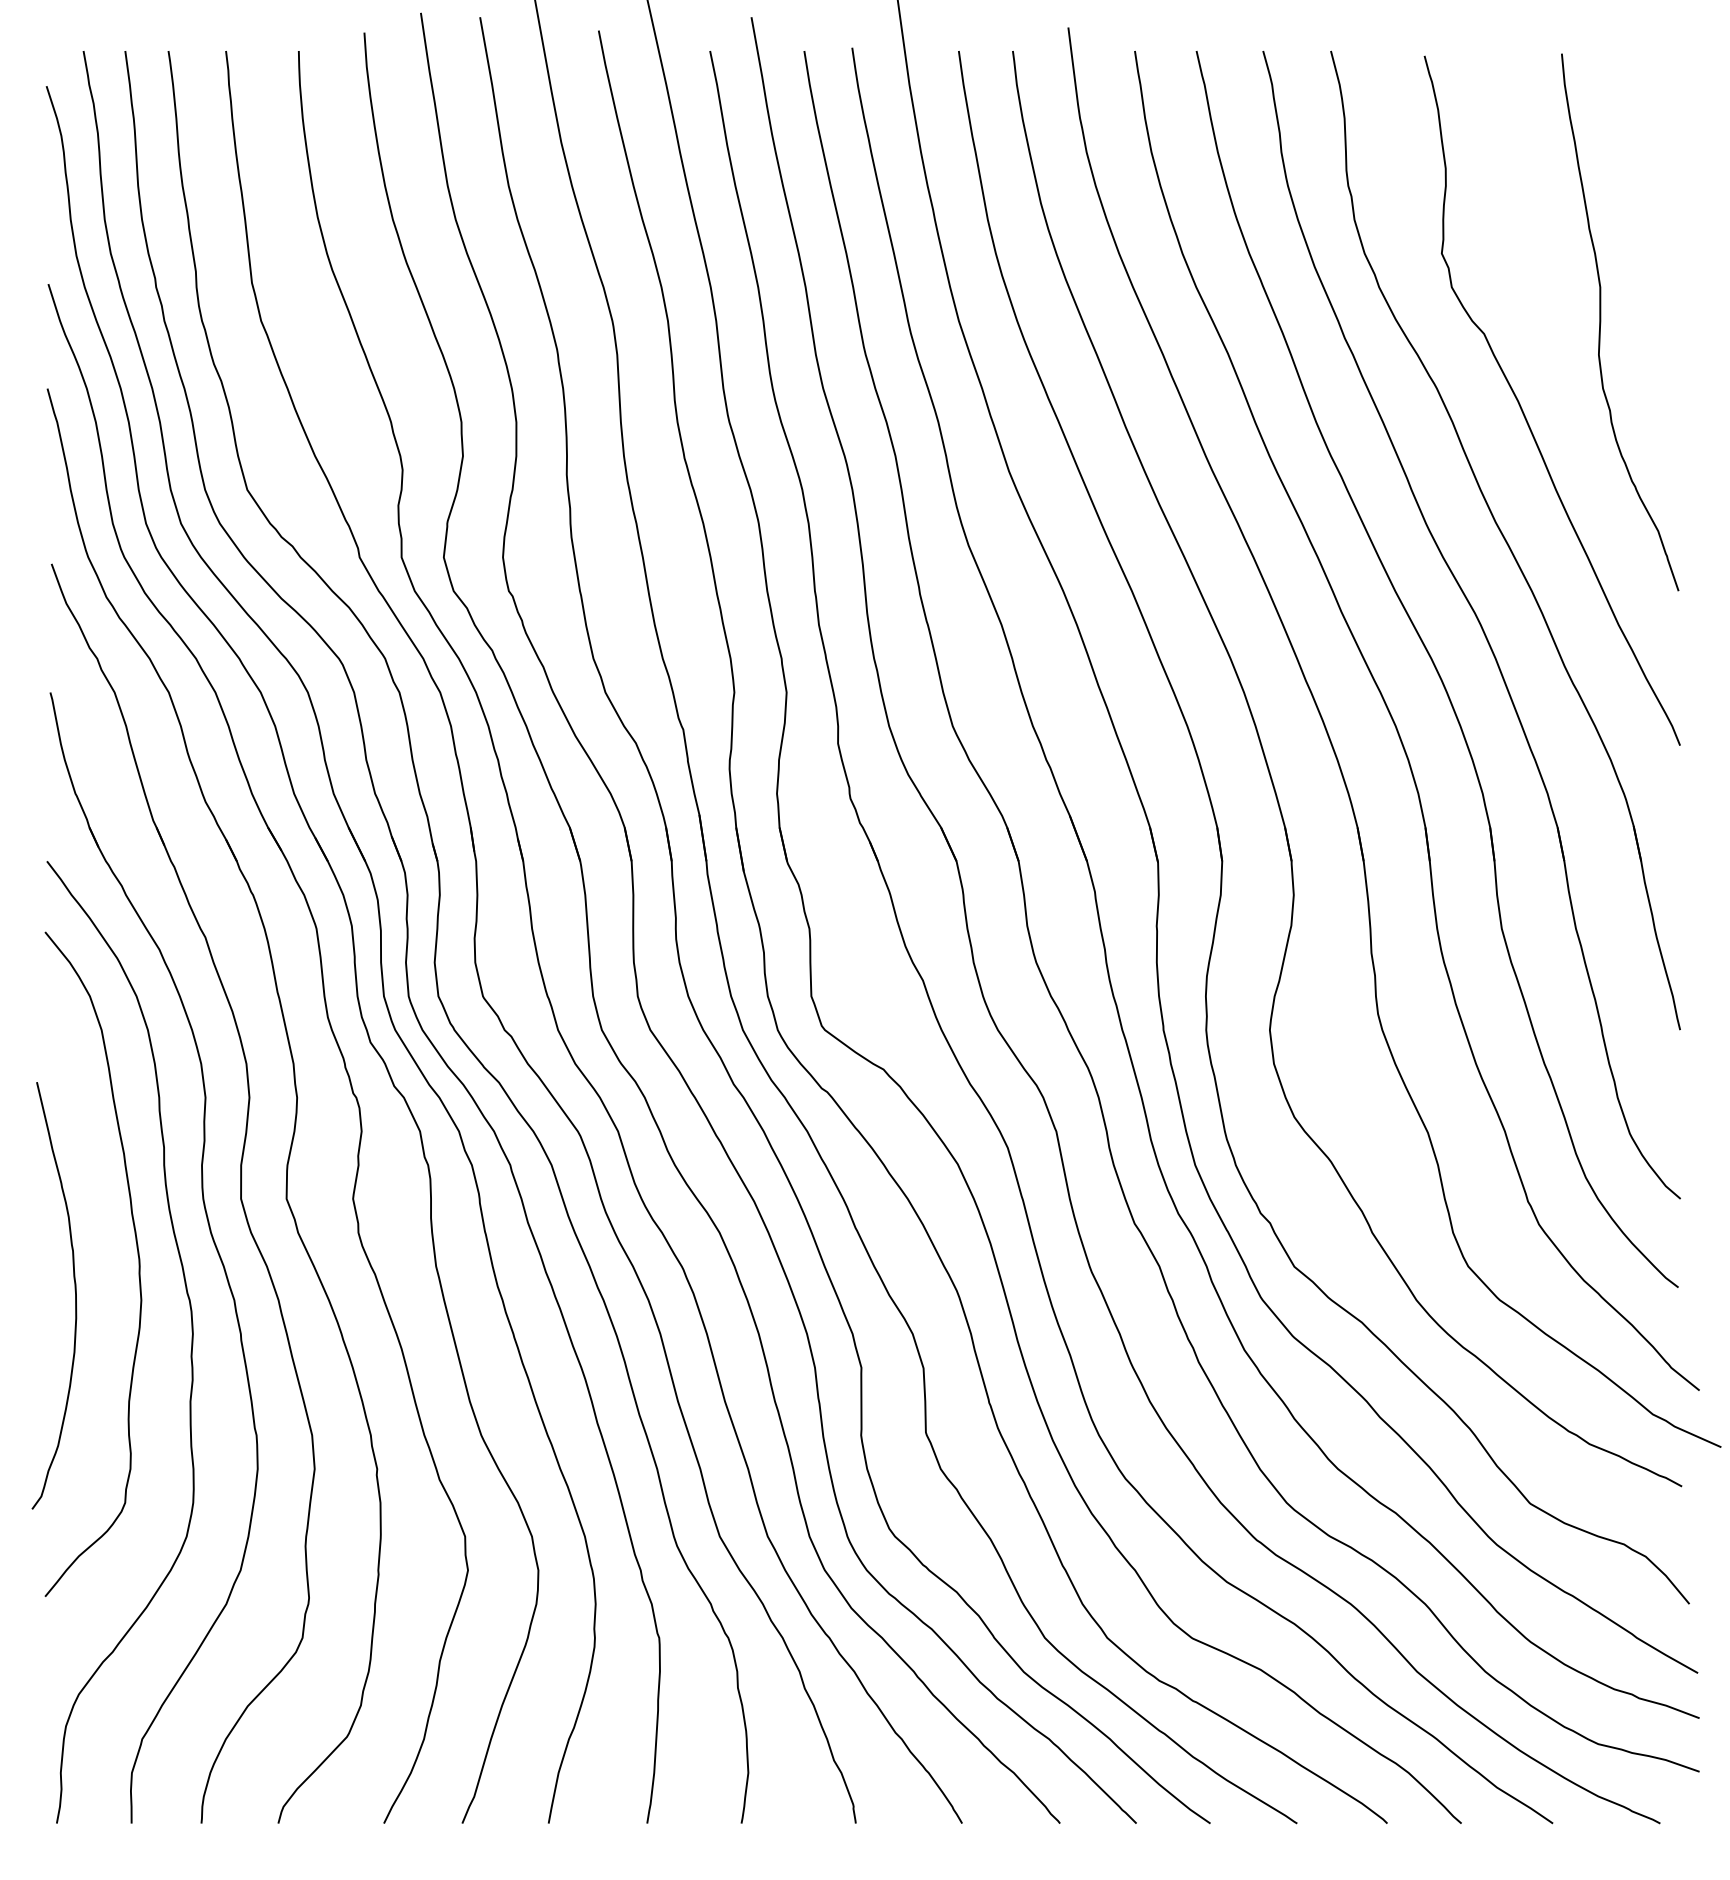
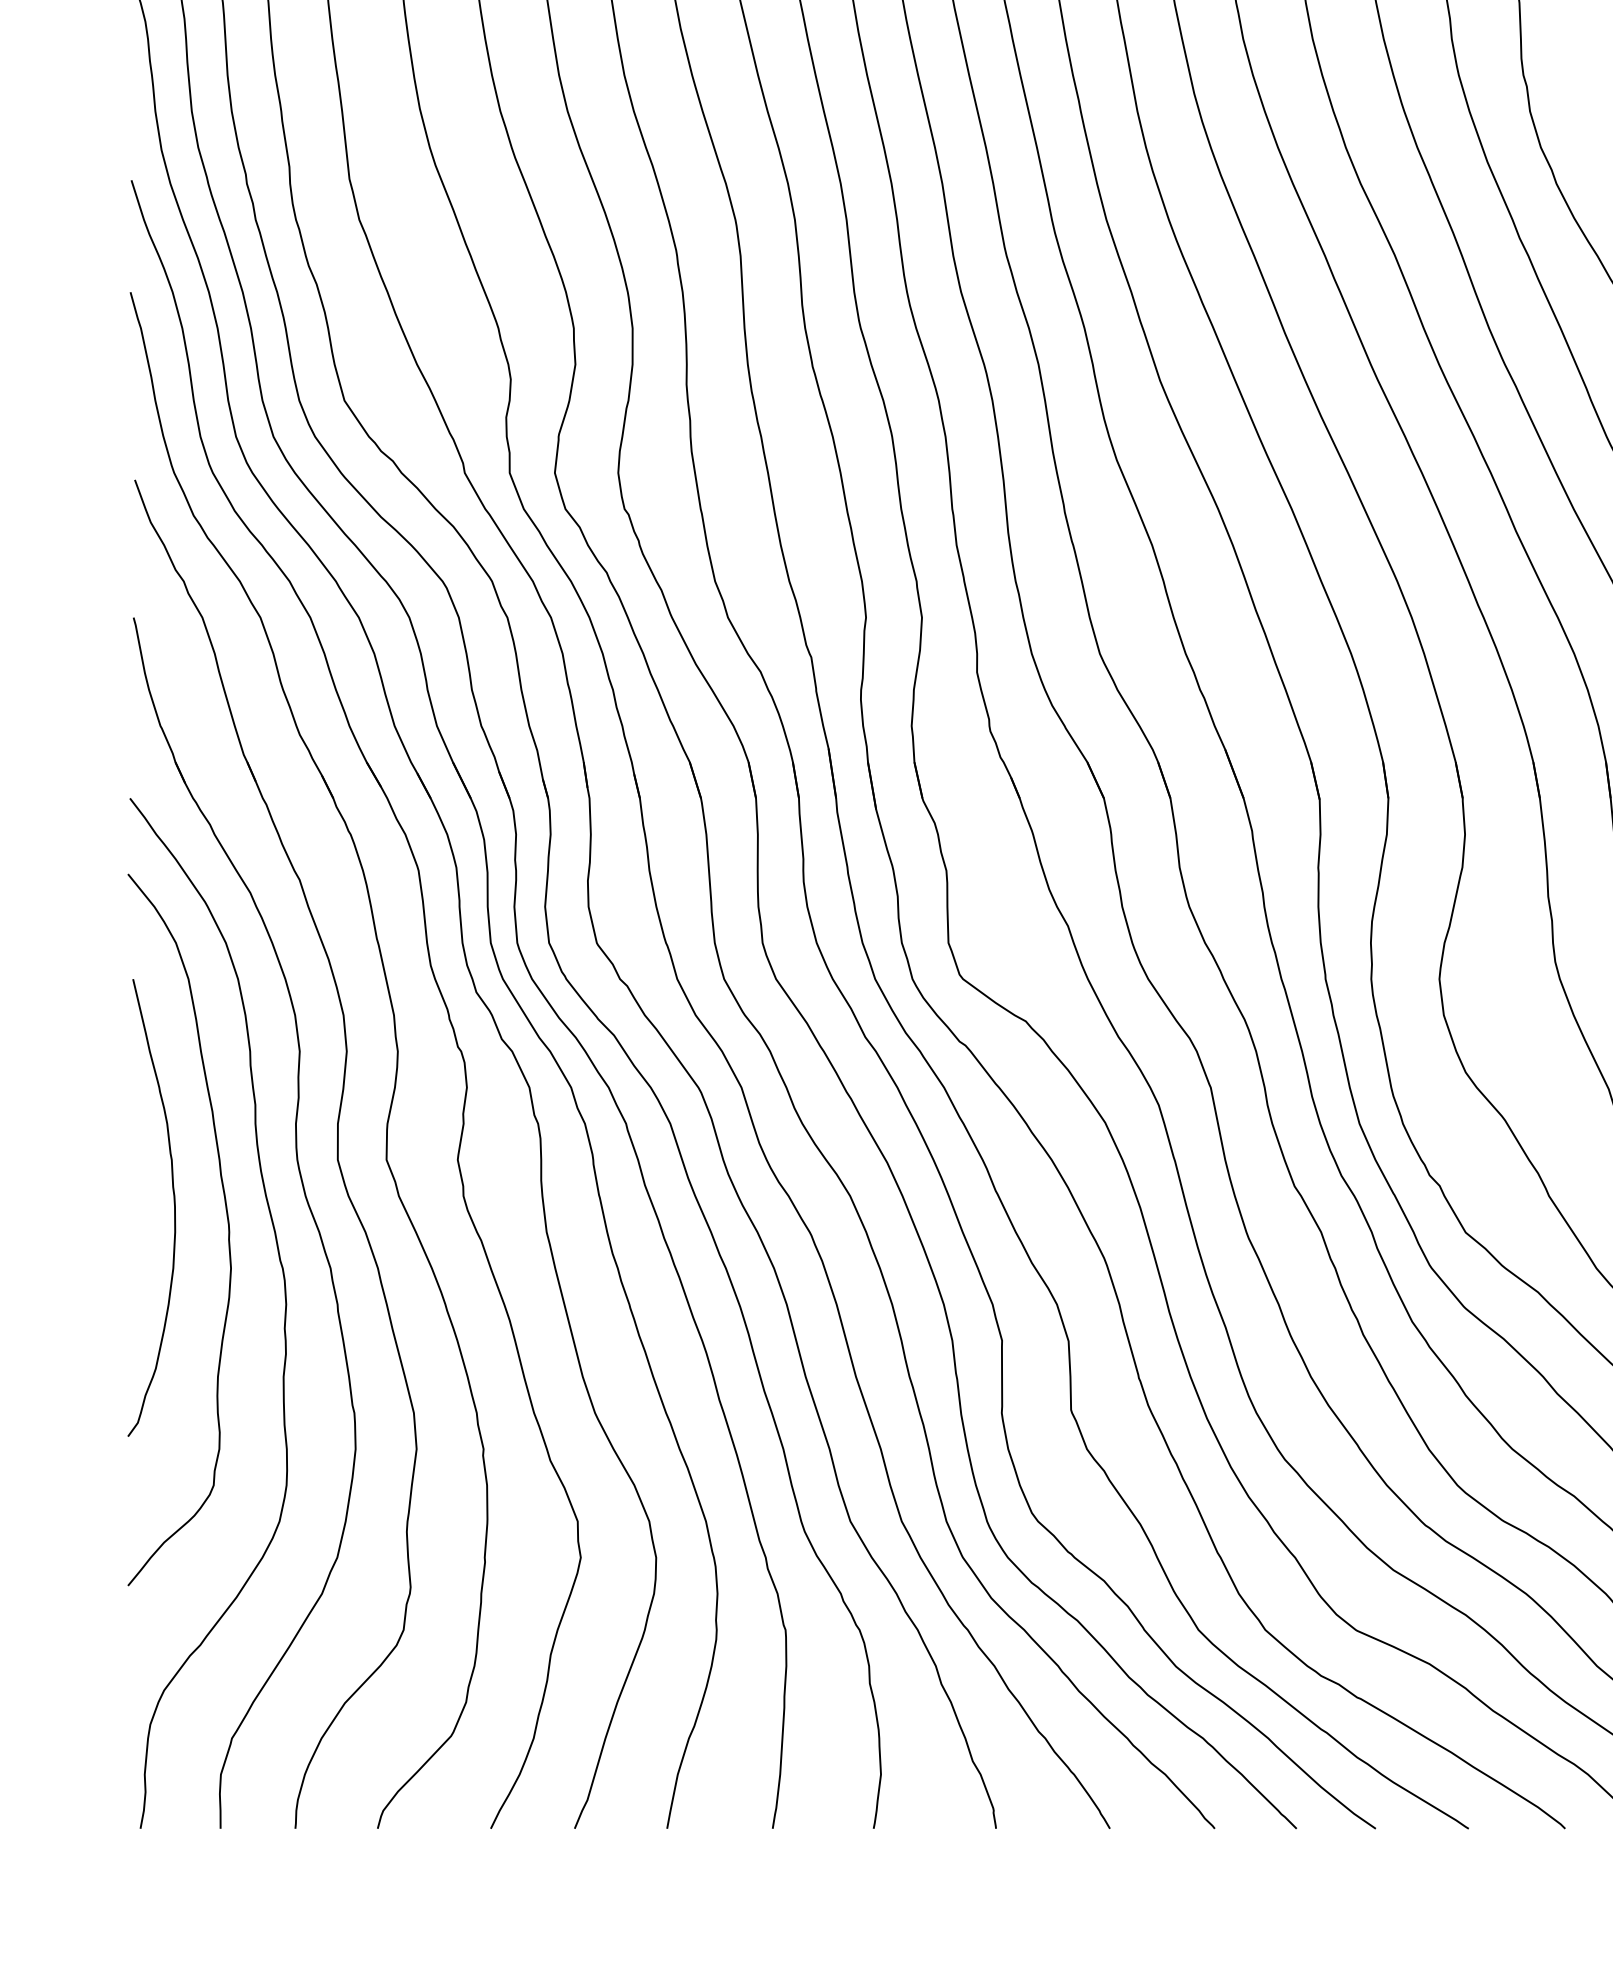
curve: (74, 1290) -> (173, 1202), moved

